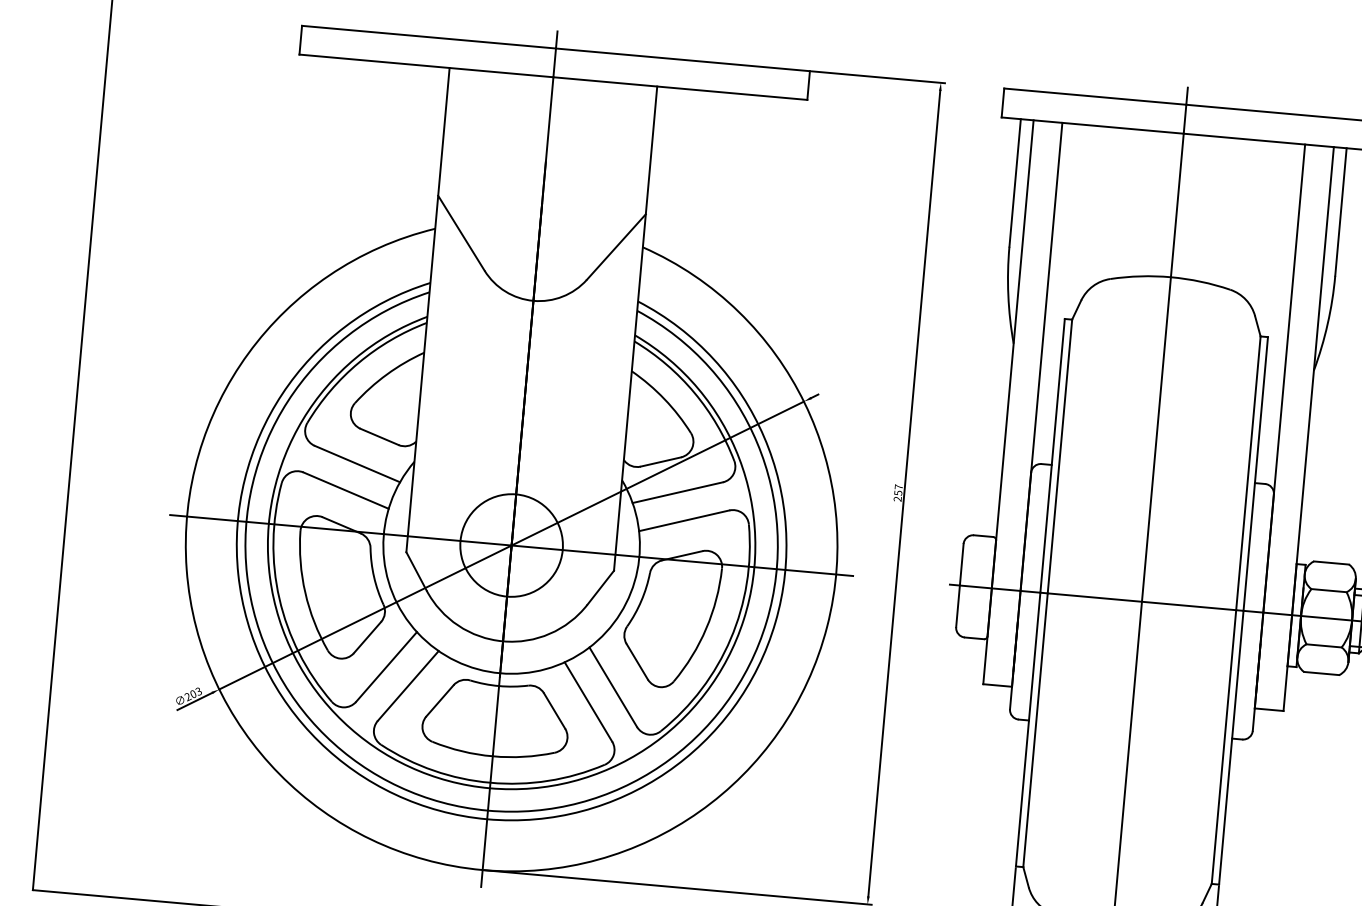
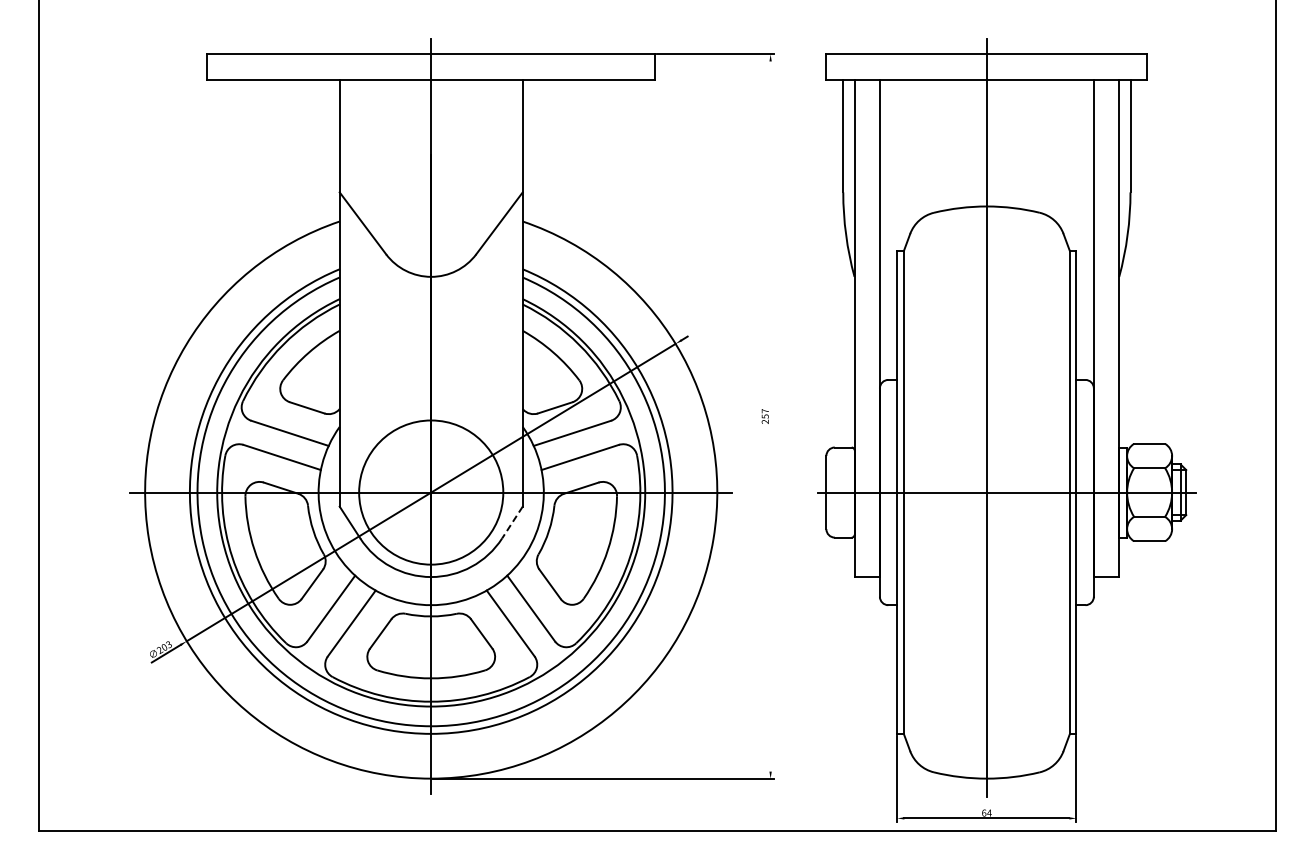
line: (904, 493) -> (770, 416), removed
circle: (511, 545) -> (431, 492), size x1.6
line: (600, 587) -> (512, 522), solid -> dashed

